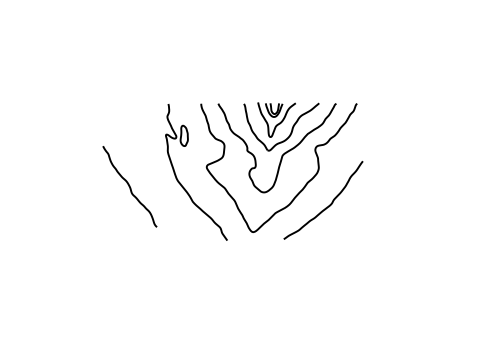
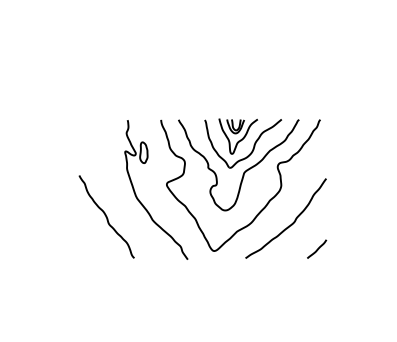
curve: (129, 186) -> (106, 216), moved
line: (354, 229) -> (317, 248), added

